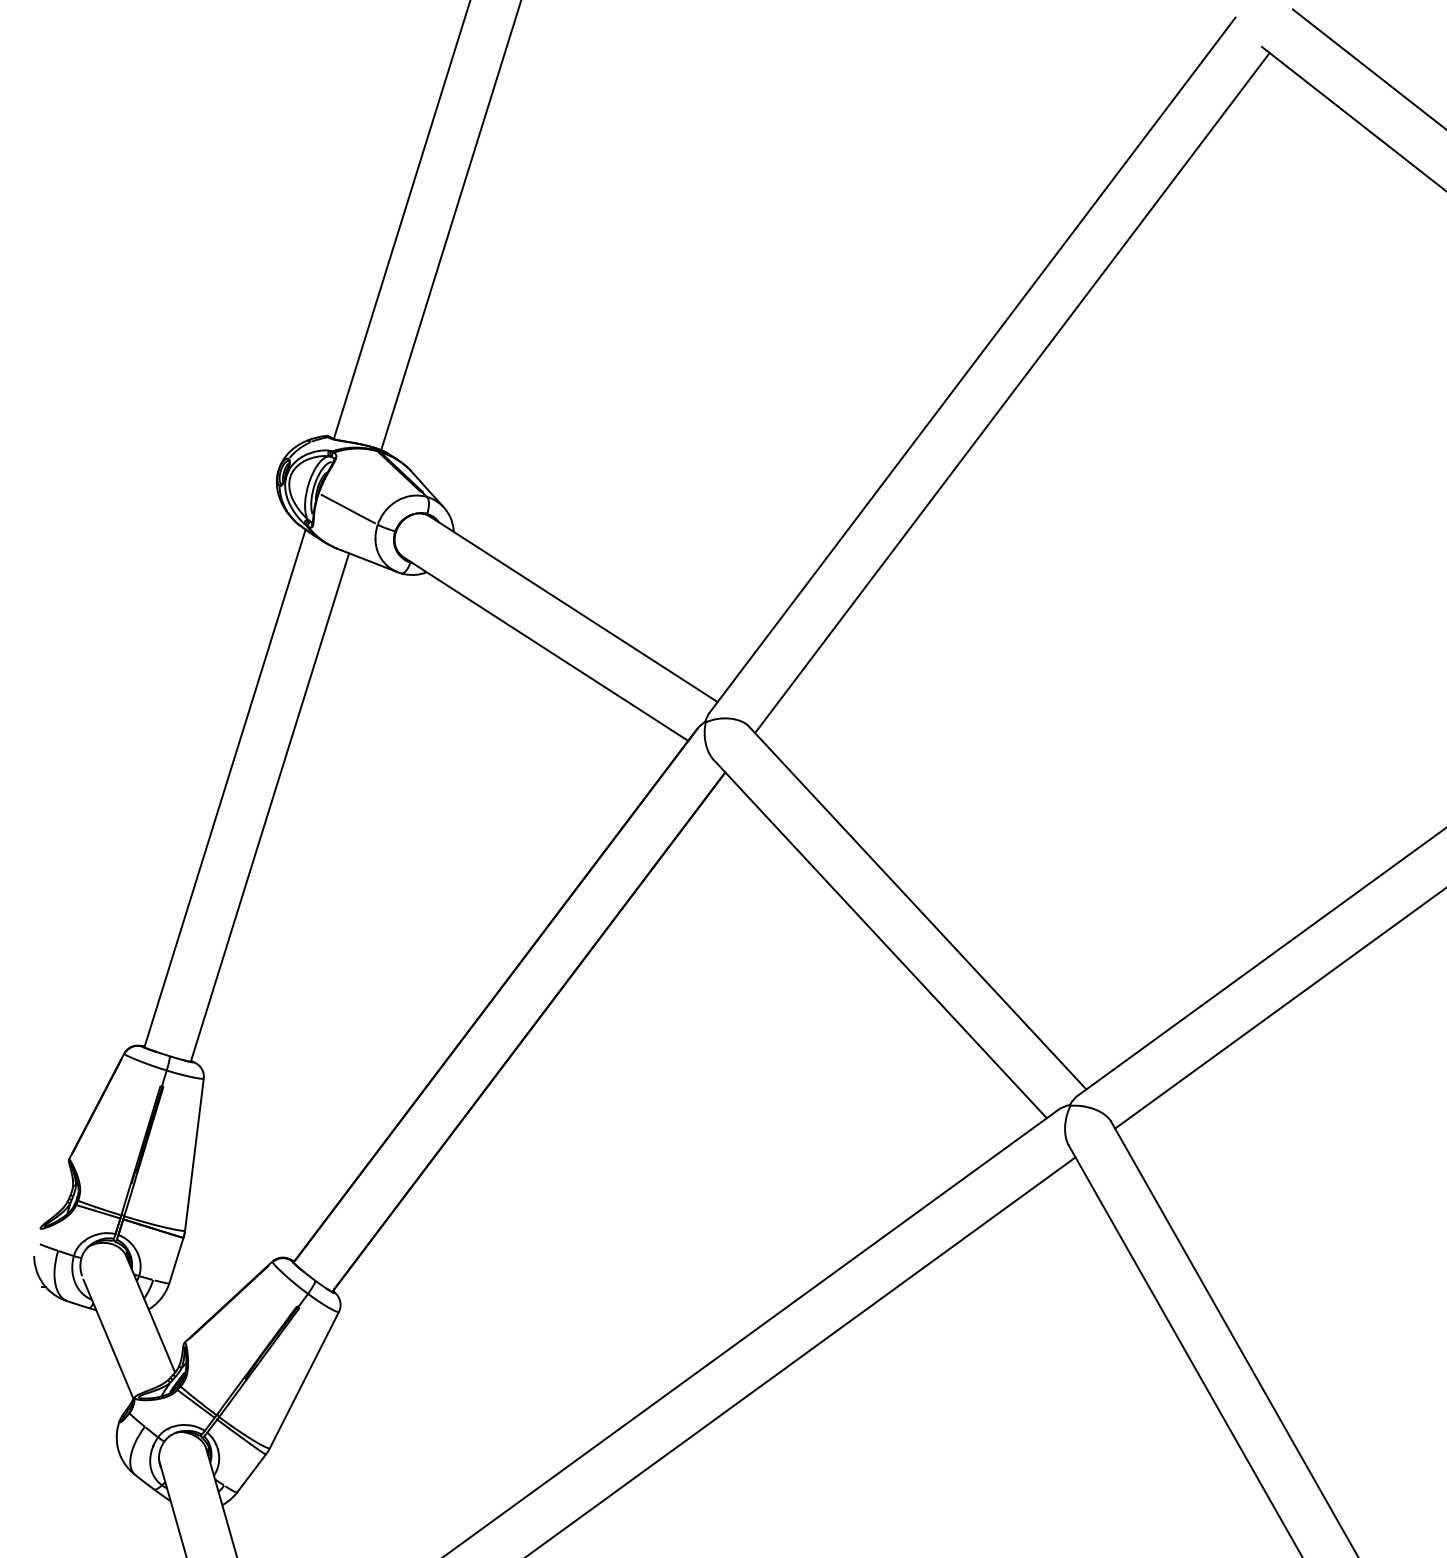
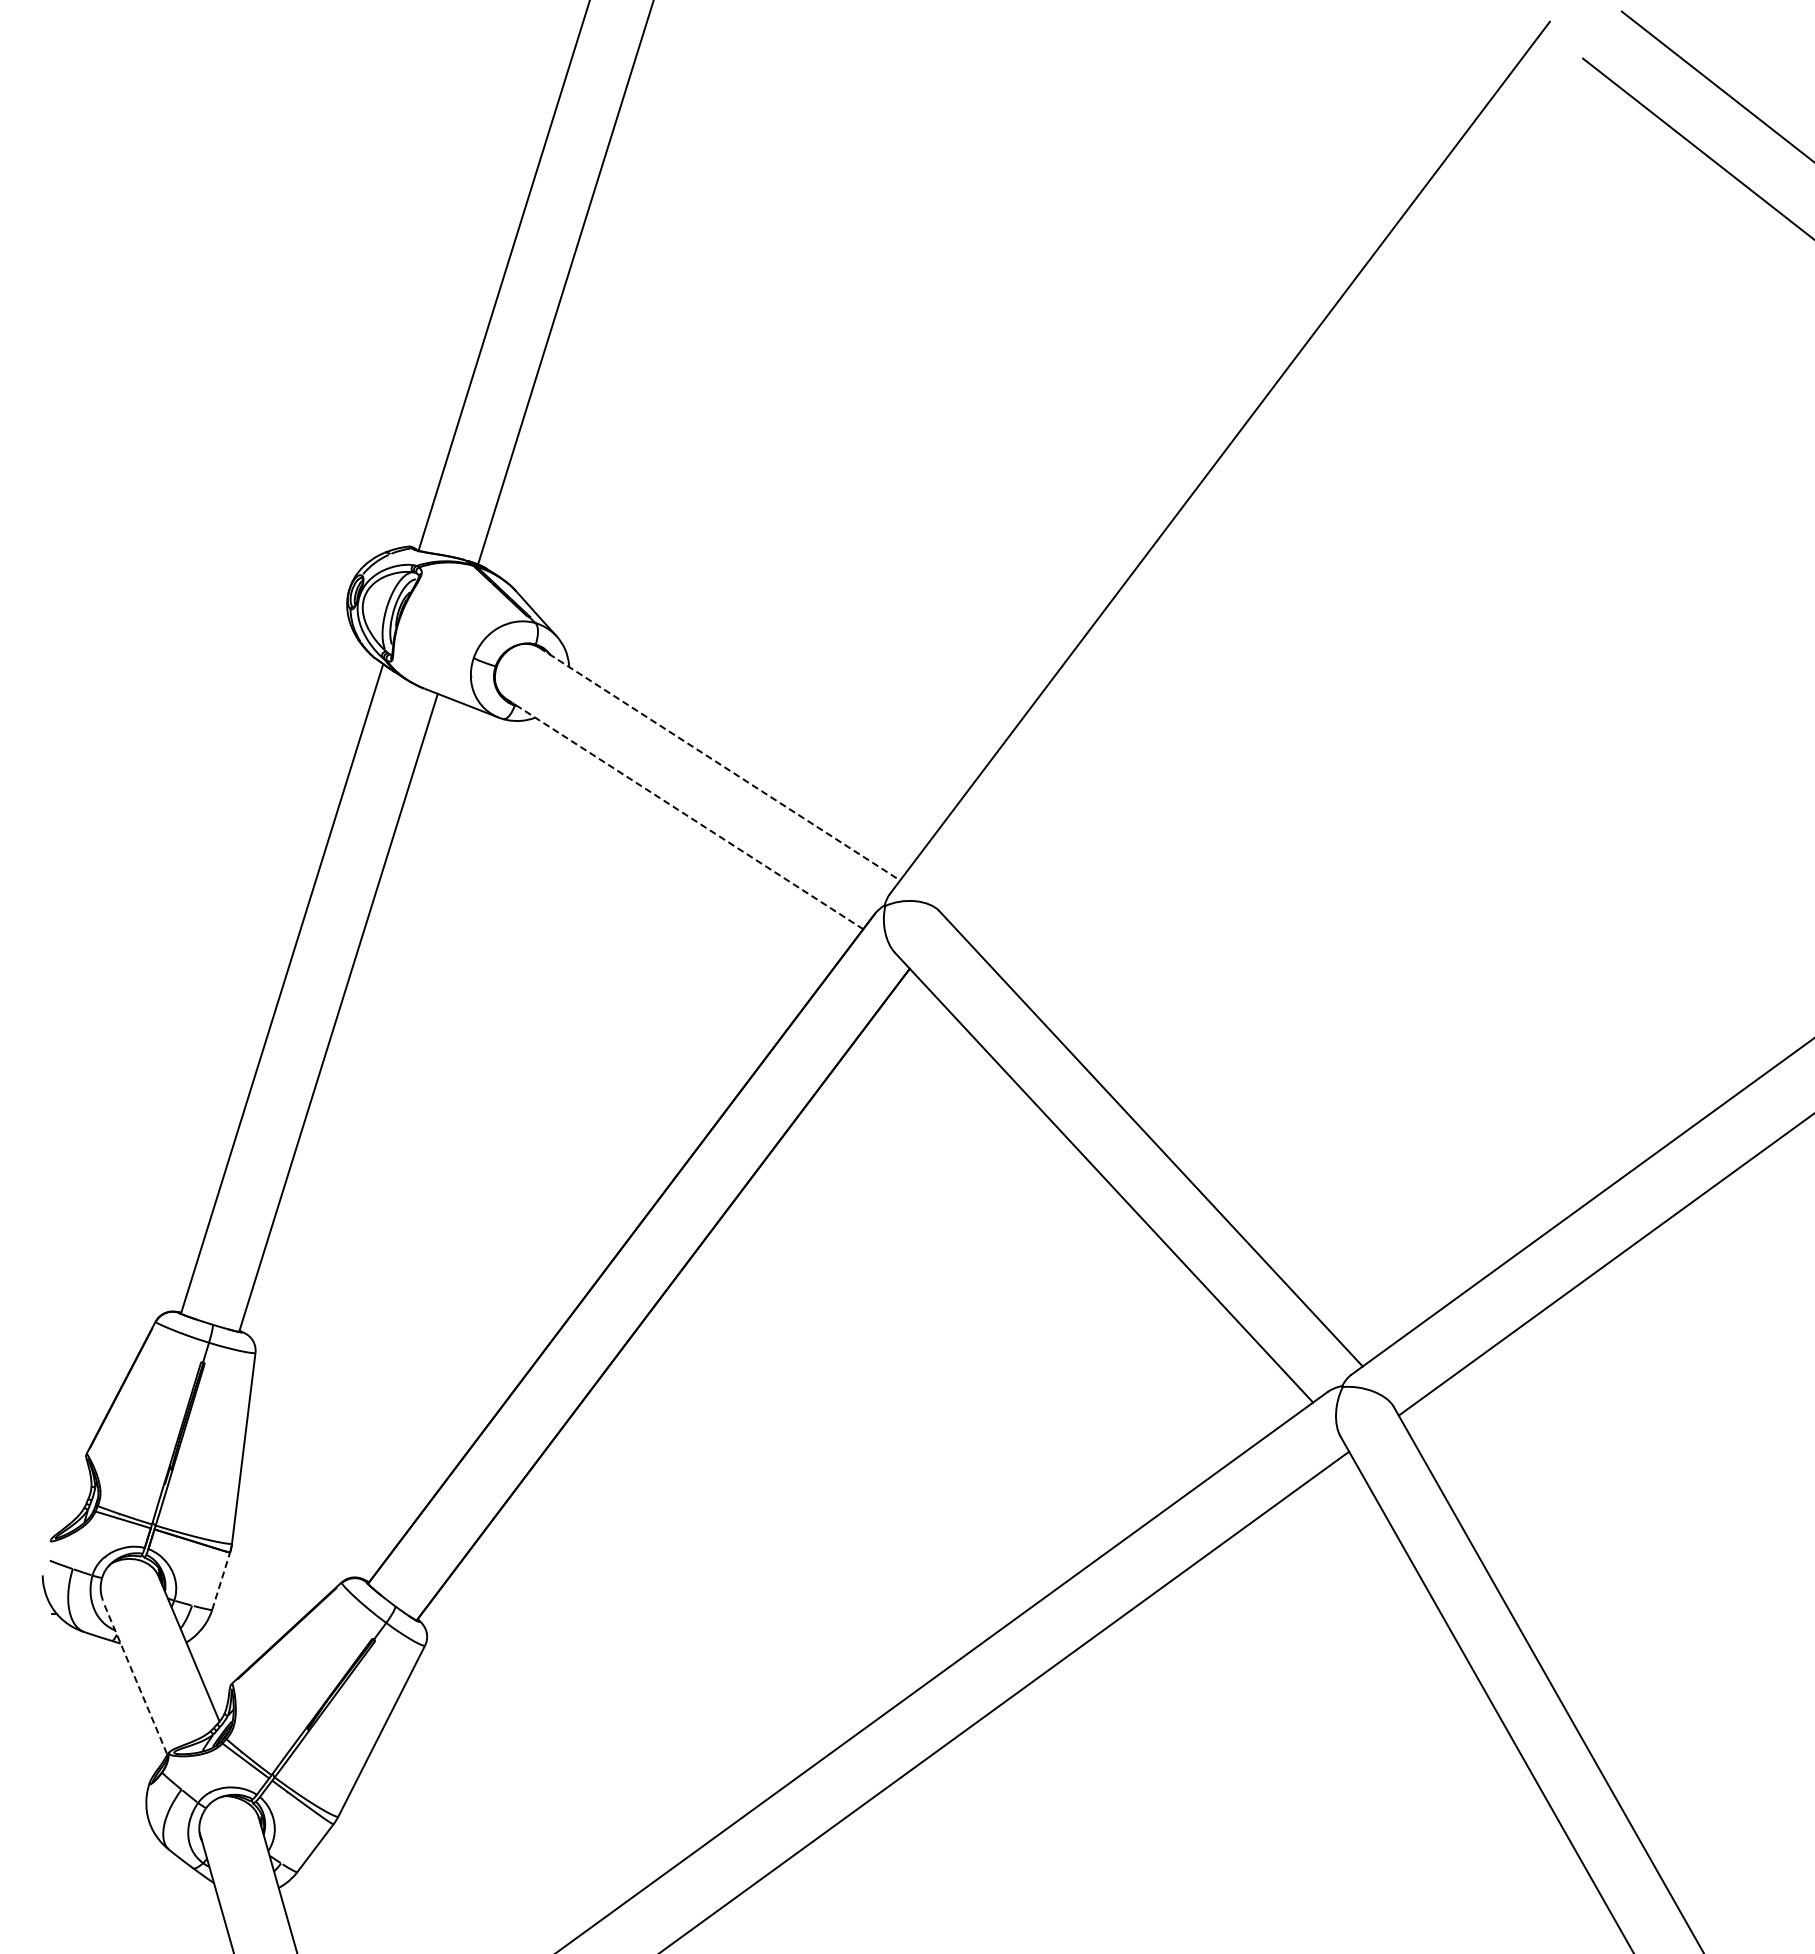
line: (1012, 392) -> (1269, 492), removed
line: (348, 509) -> (436, 638), removed
line: (573, 609) -> (719, 764), solid -> dashed
line: (546, 649) -> (685, 814), solid -> dashed
line: (176, 1260) -> (221, 1580), solid -> dashed
line: (108, 1339) -> (136, 1680), solid -> dashed

